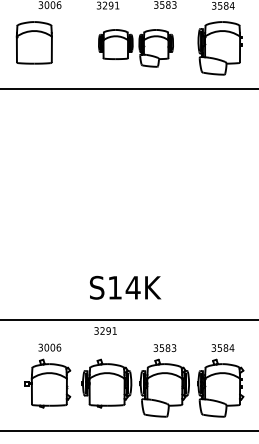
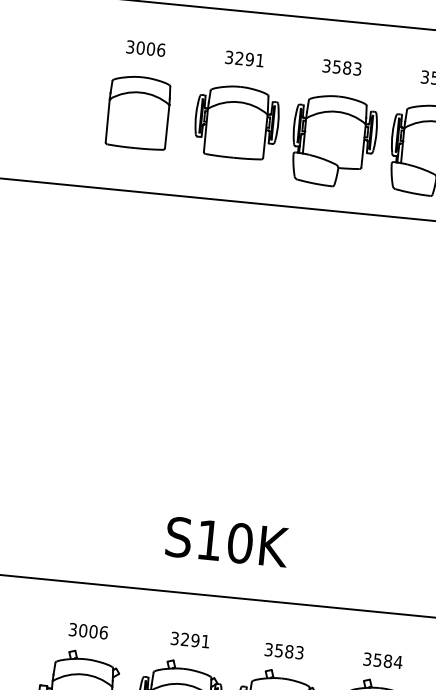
part: (33, 42) -> (137, 111), moved
part: (135, 48) -> (284, 136), size x1.43
text: (132, 287) -> (239, 542), S14K -> S10K
text: (105, 330) -> (190, 639), moved

